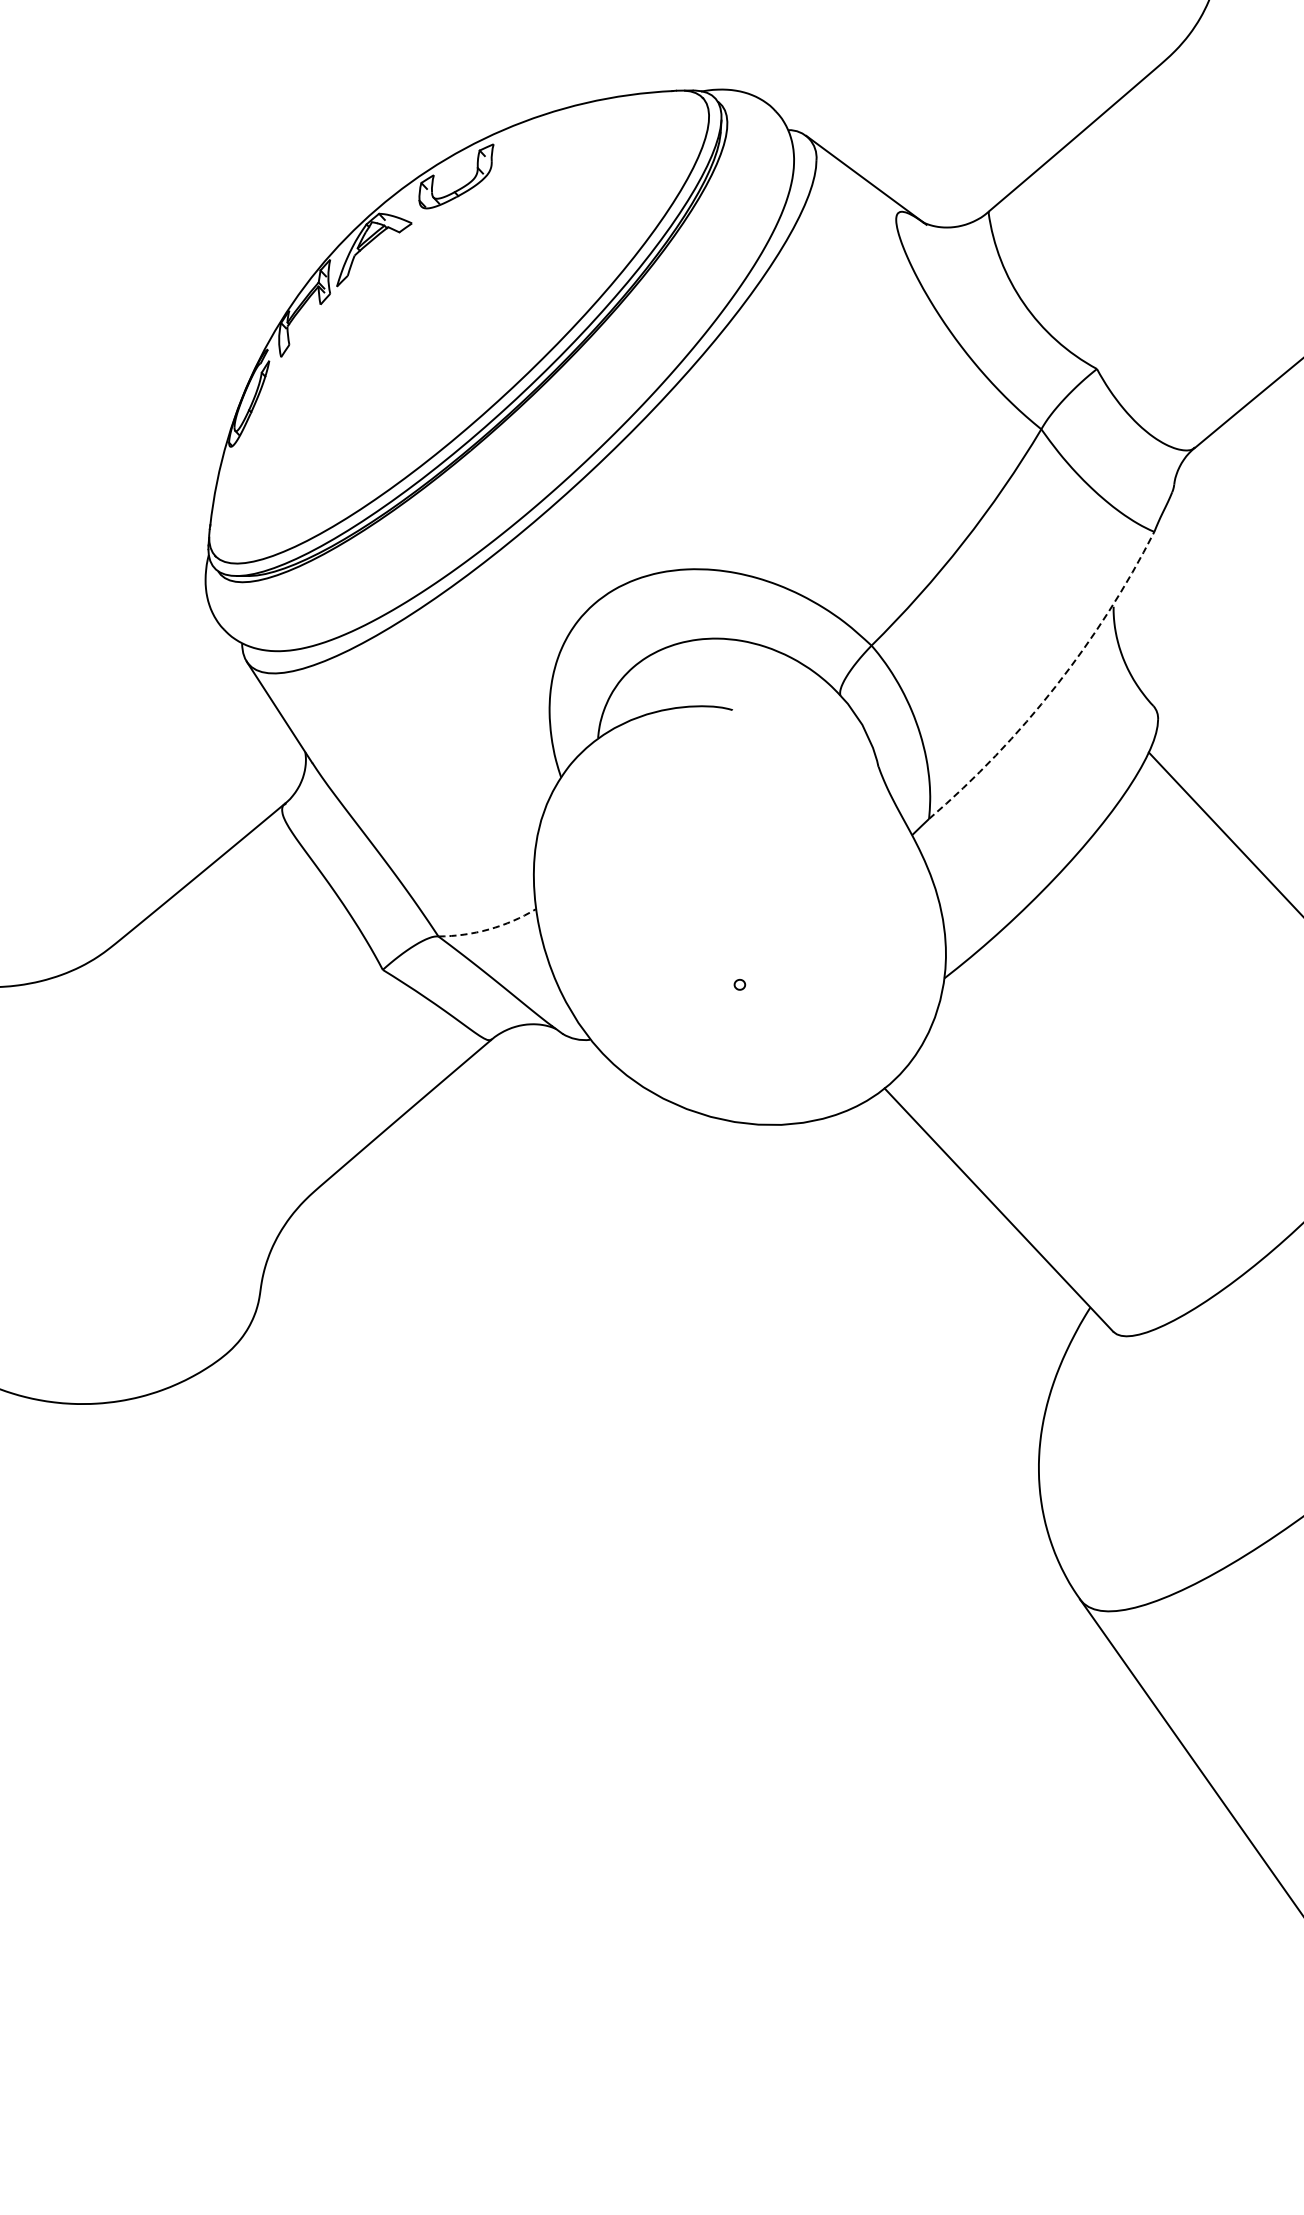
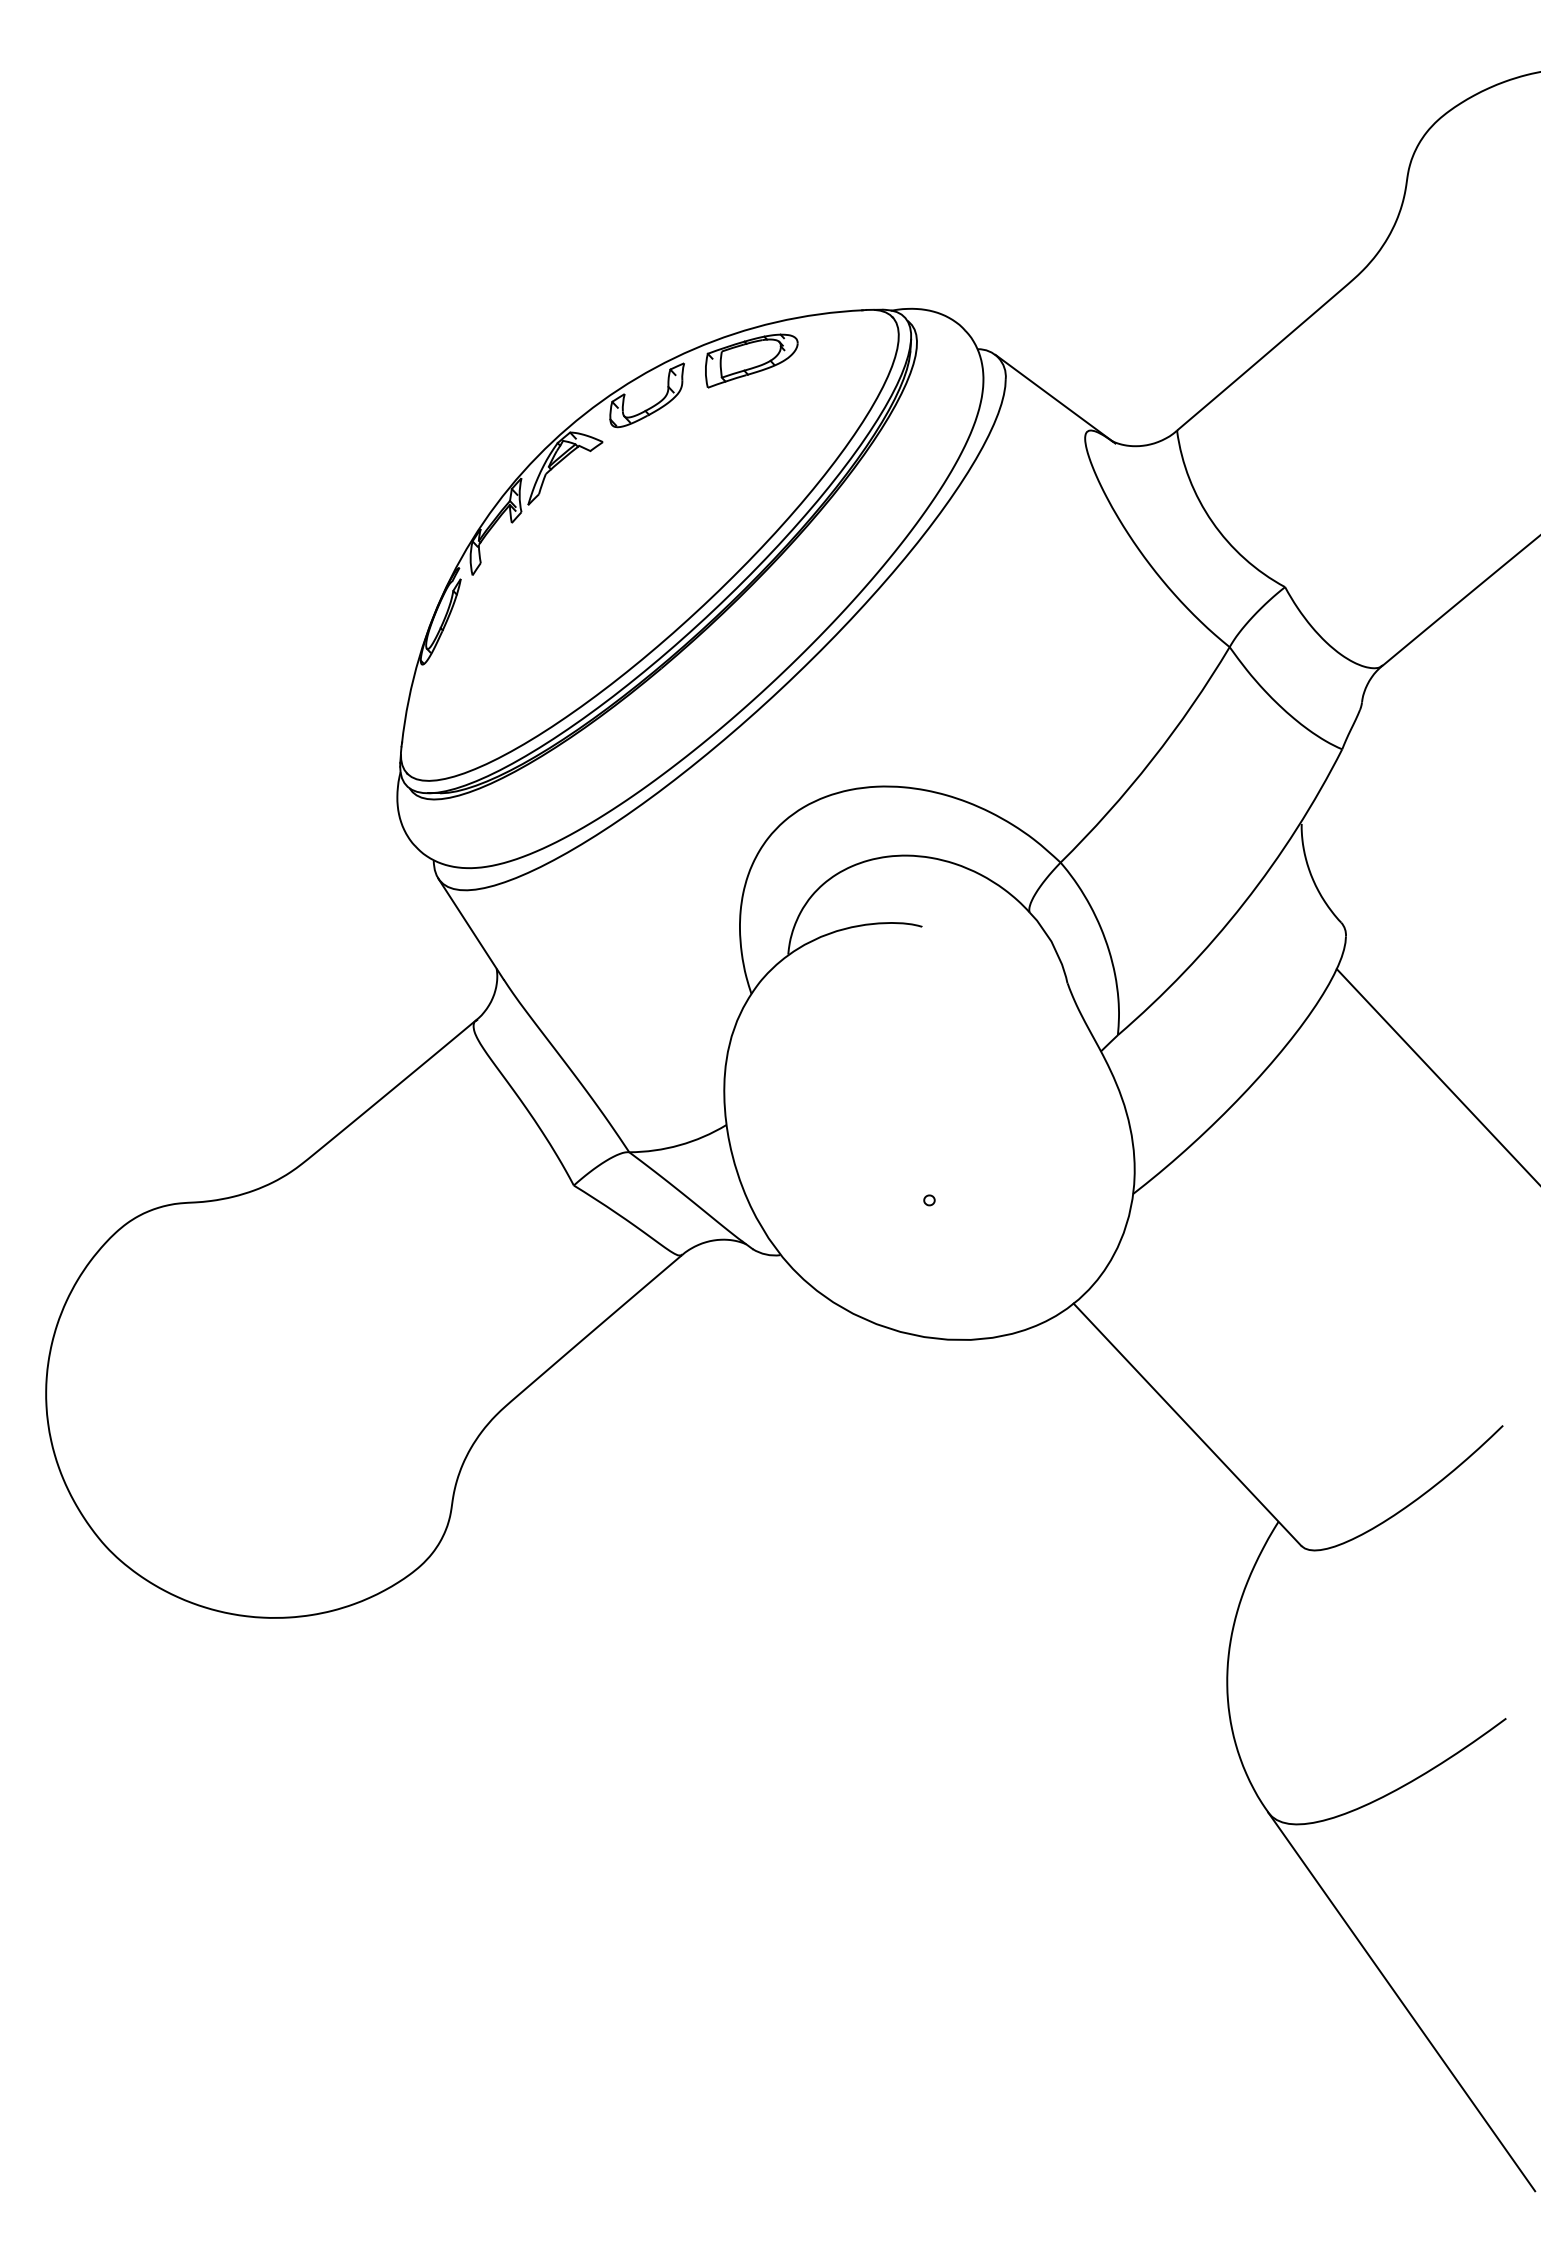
part: (561, 141) -> (751, 360), added
arc: (1056, 686) -> (1244, 903), dashed -> solid
arc: (488, 929) -> (679, 1145), dashed -> solid

